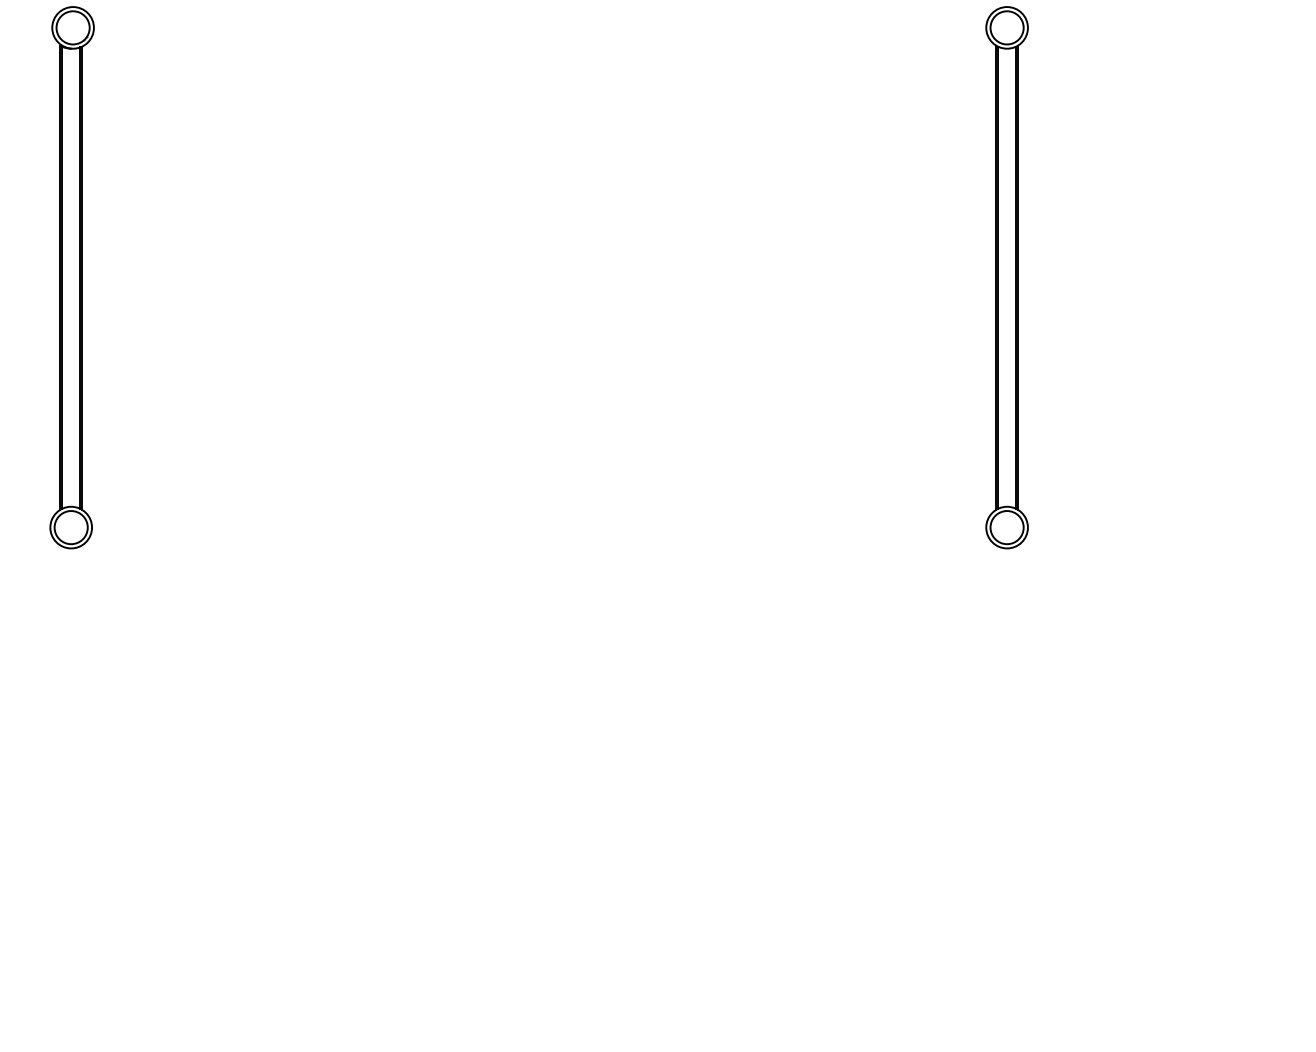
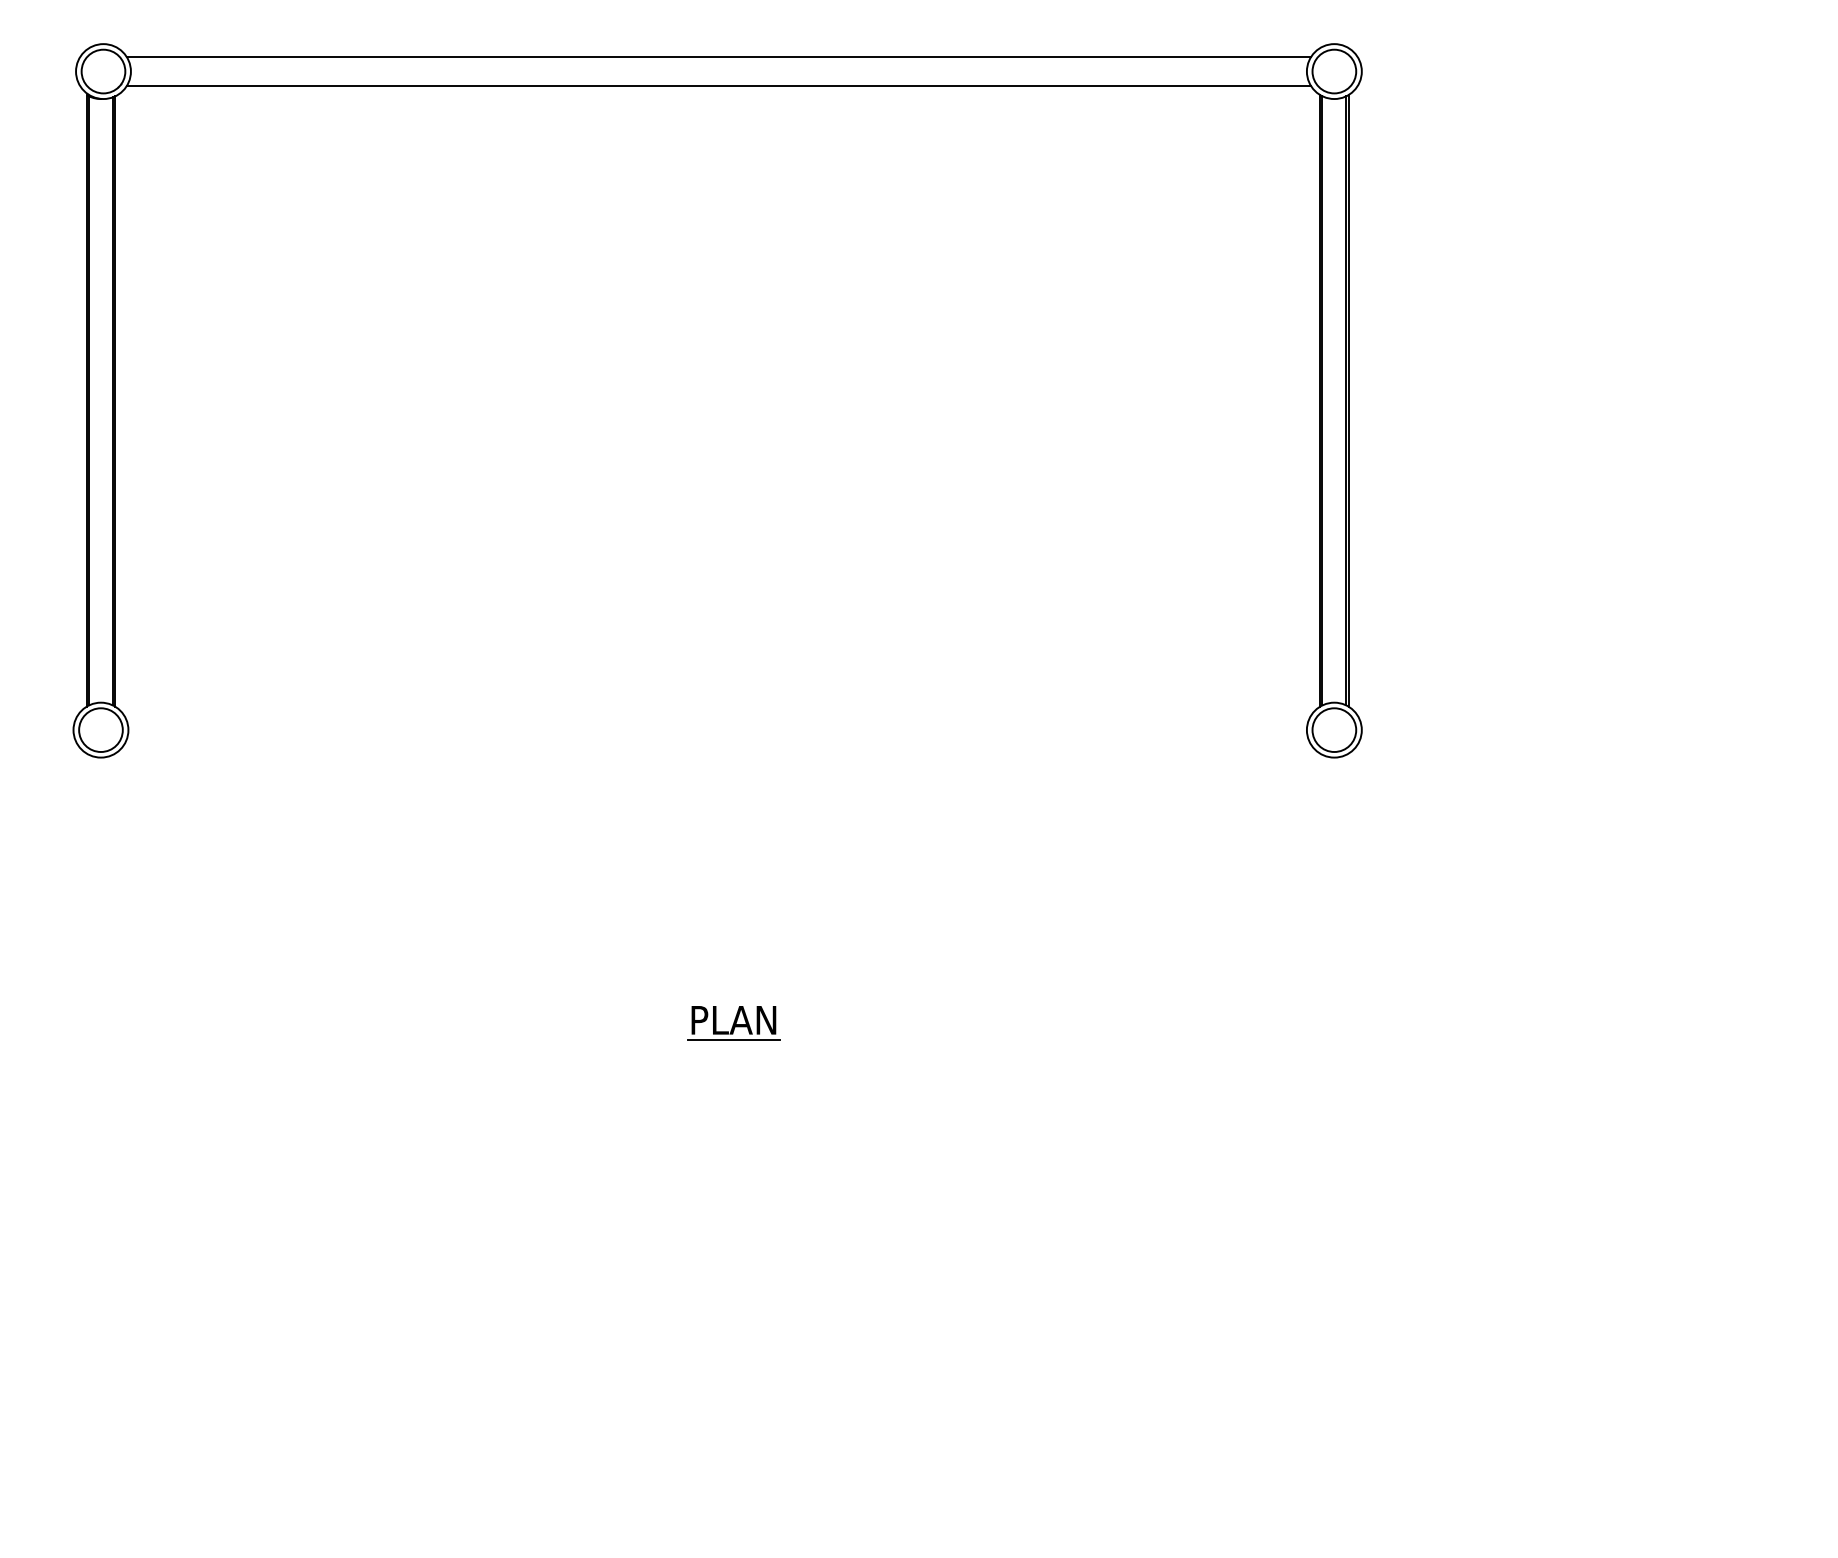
line: (539, 17) -> (718, 57), added
line: (539, 39) -> (718, 86), added
part: (551, 750) -> (733, 1023), added

